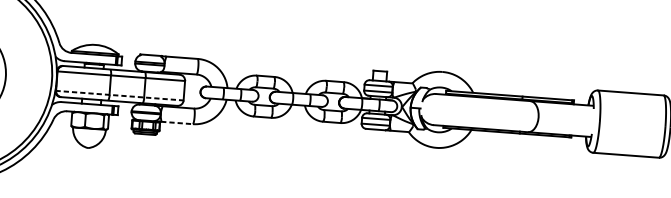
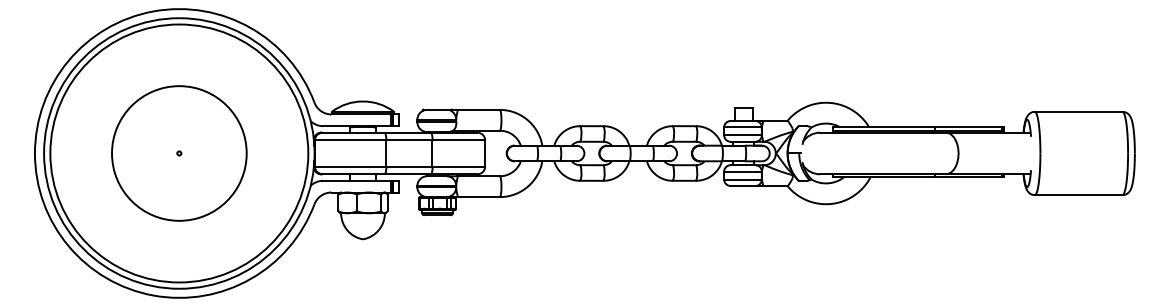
line: (119, 95) -> (399, 166), dashed -> solid
line: (177, 123) -> (479, 197), dashed -> solid

